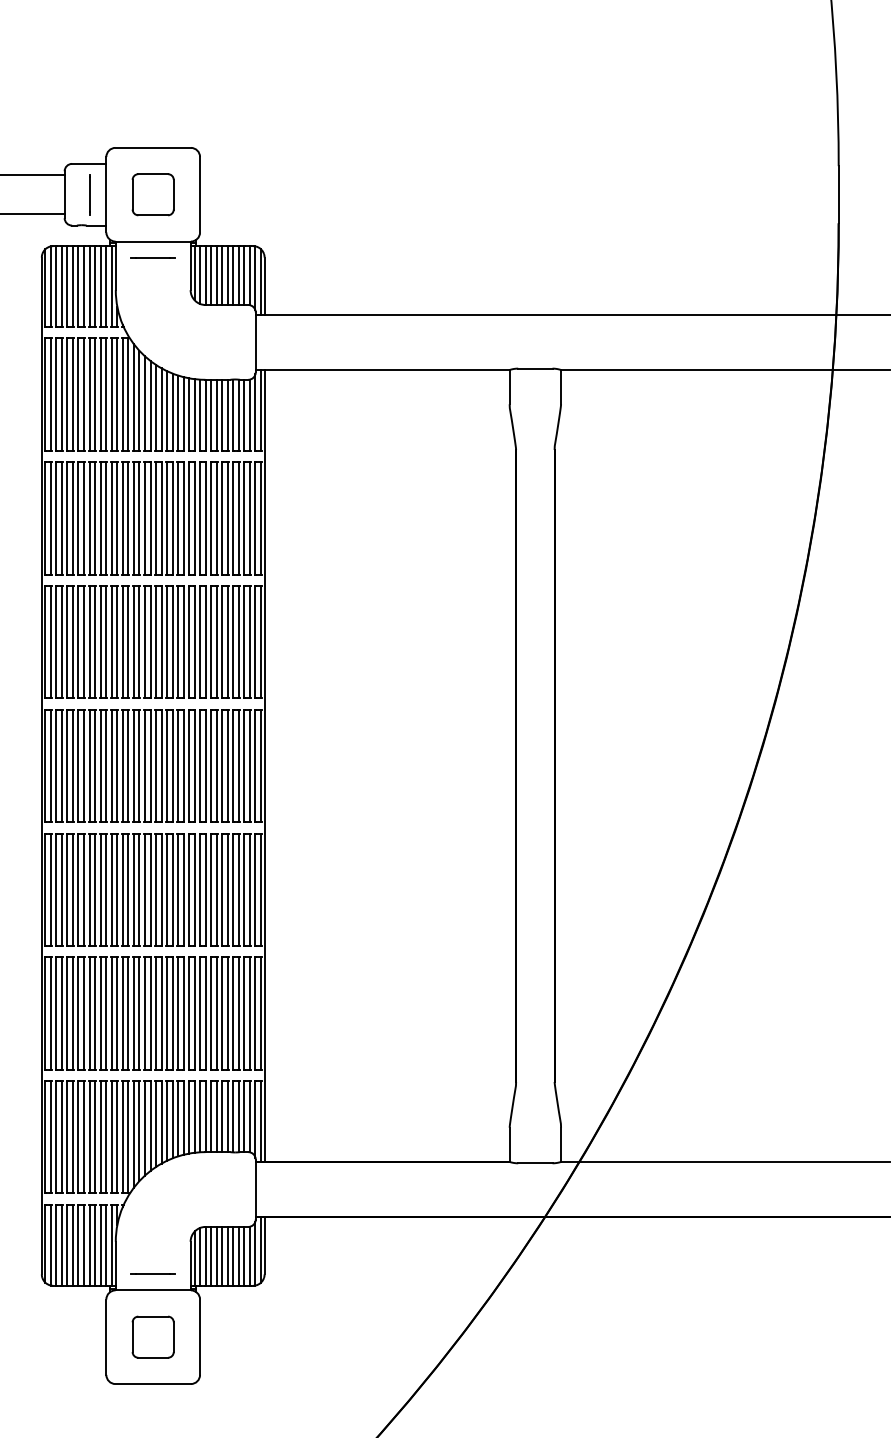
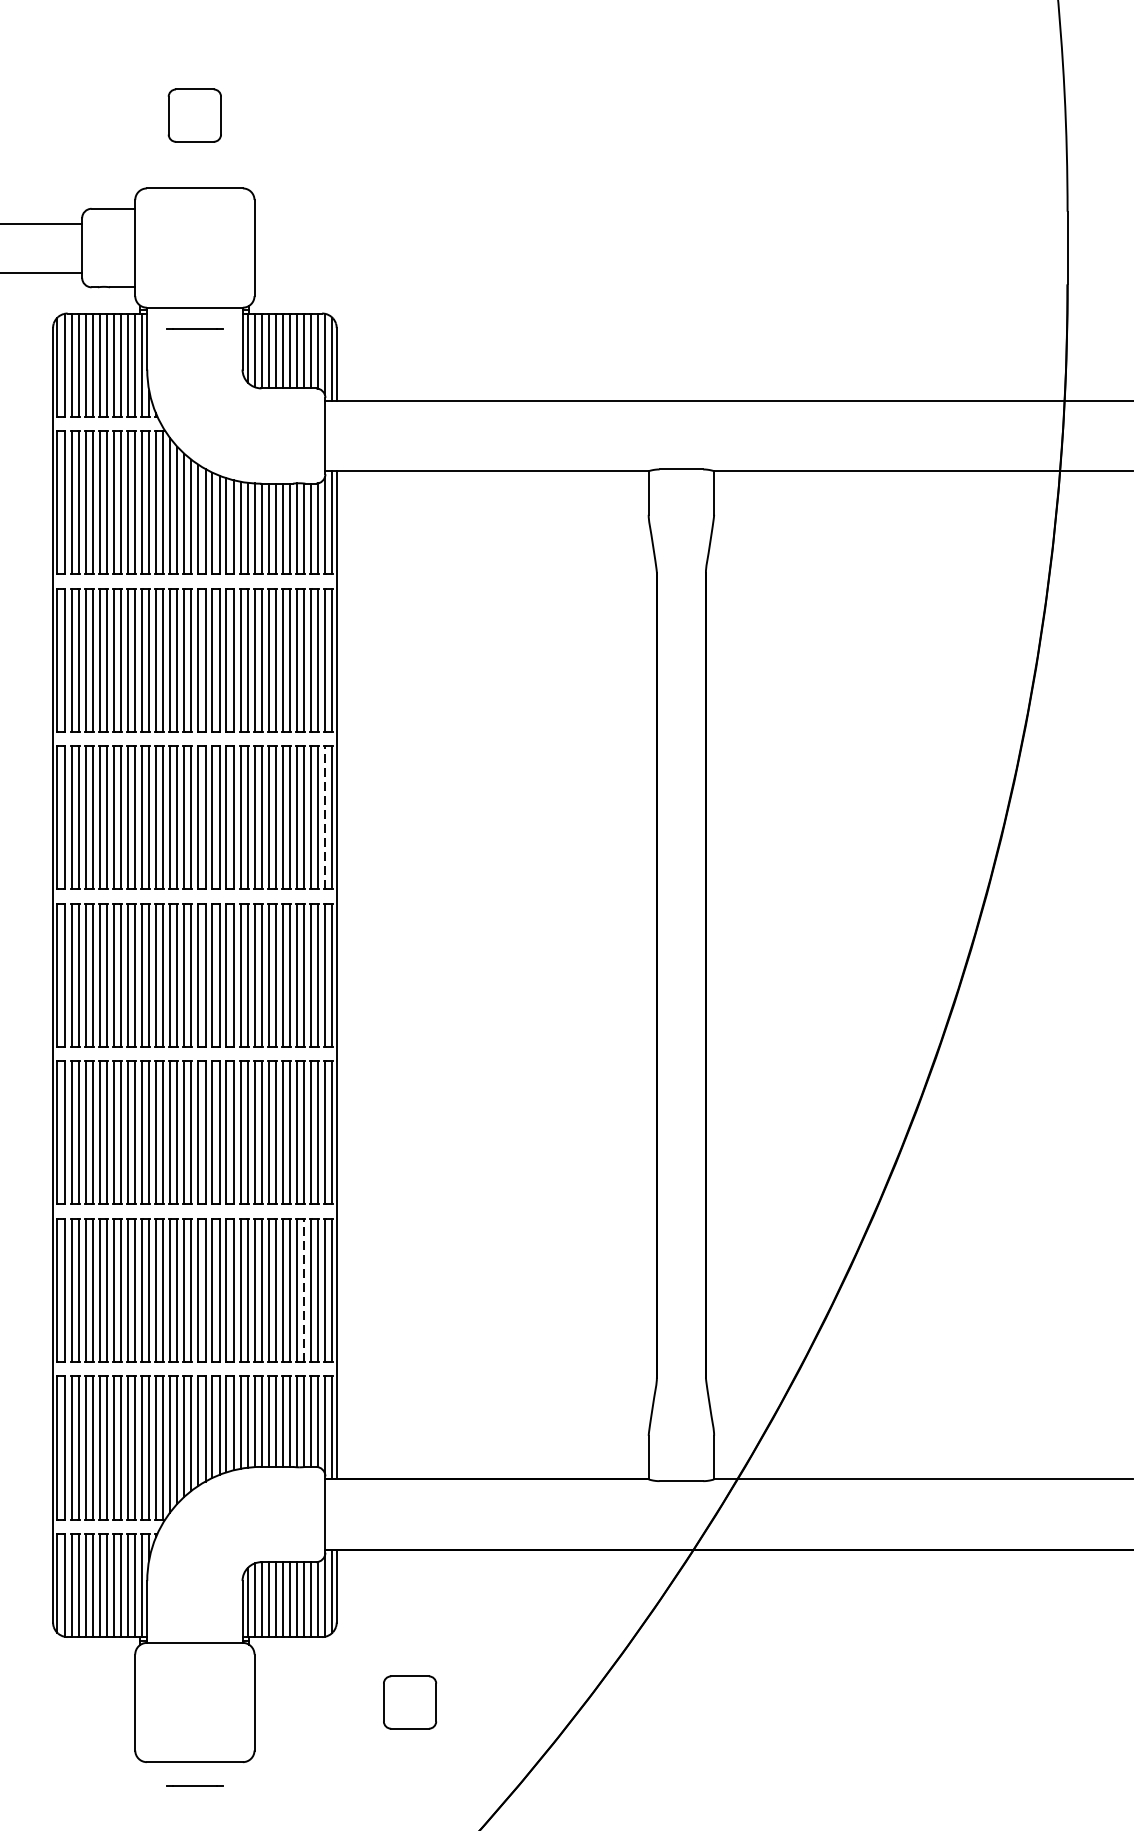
line: (89, 194) -> (113, 247), removed
part: (152, 194) -> (193, 115), moved
line: (255, 641) -> (325, 816), solid -> dashed
line: (239, 1013) -> (304, 1290), solid -> dashed
line: (152, 1273) -> (193, 1785), moved
part: (152, 1336) -> (409, 1701), moved

